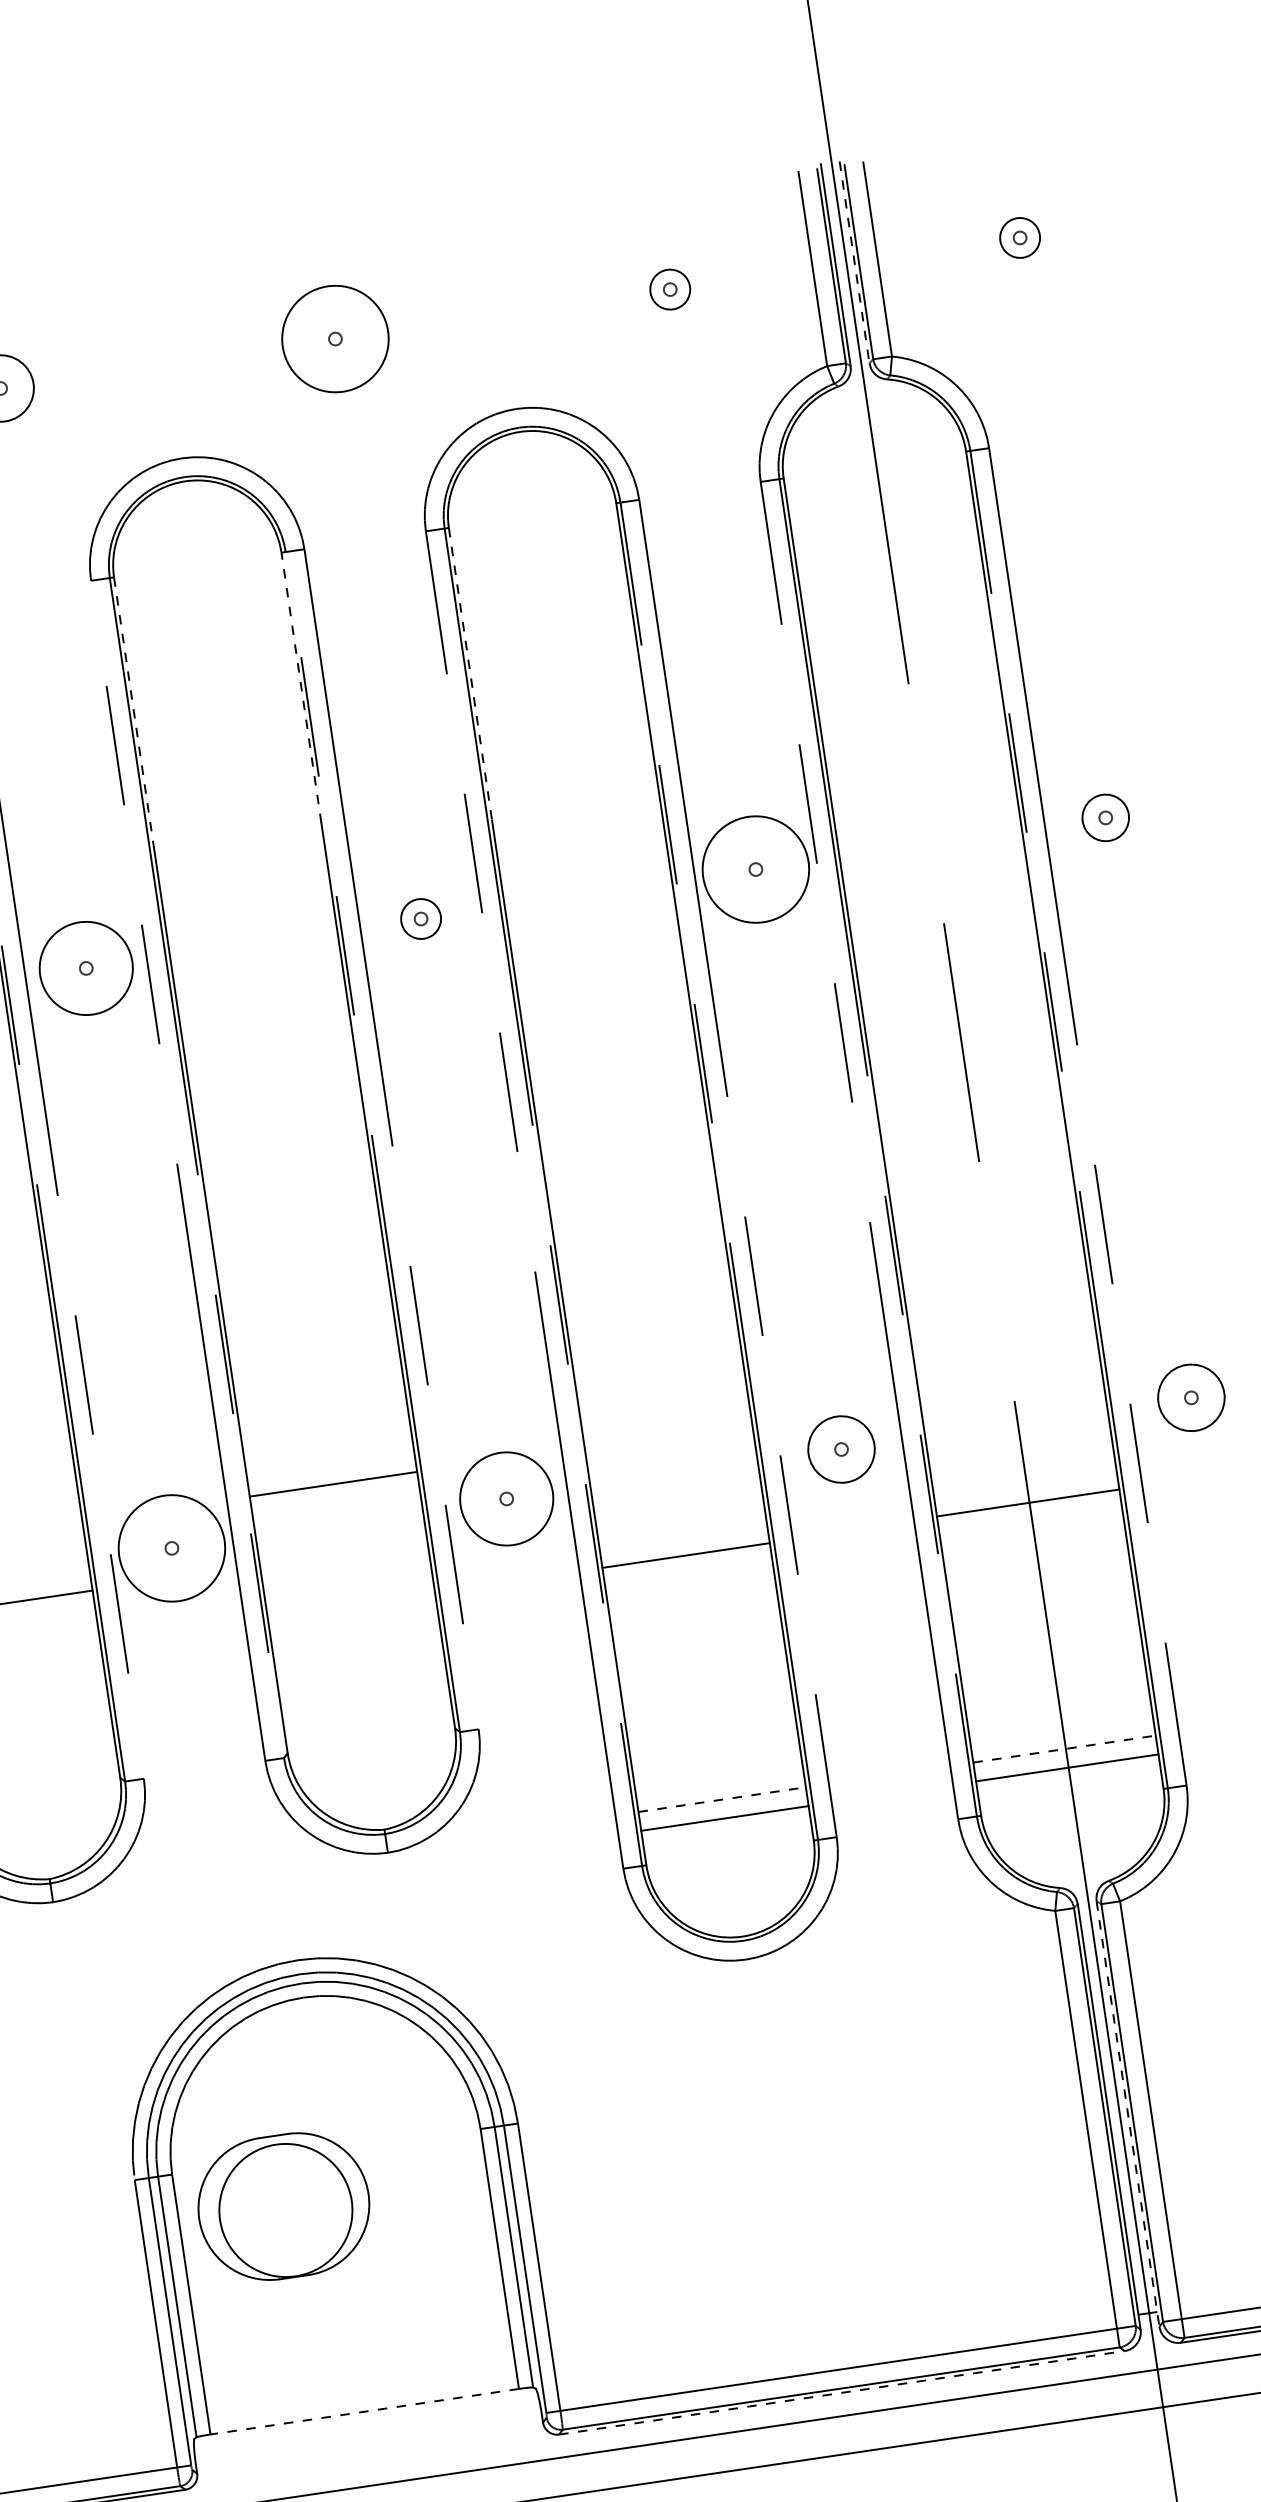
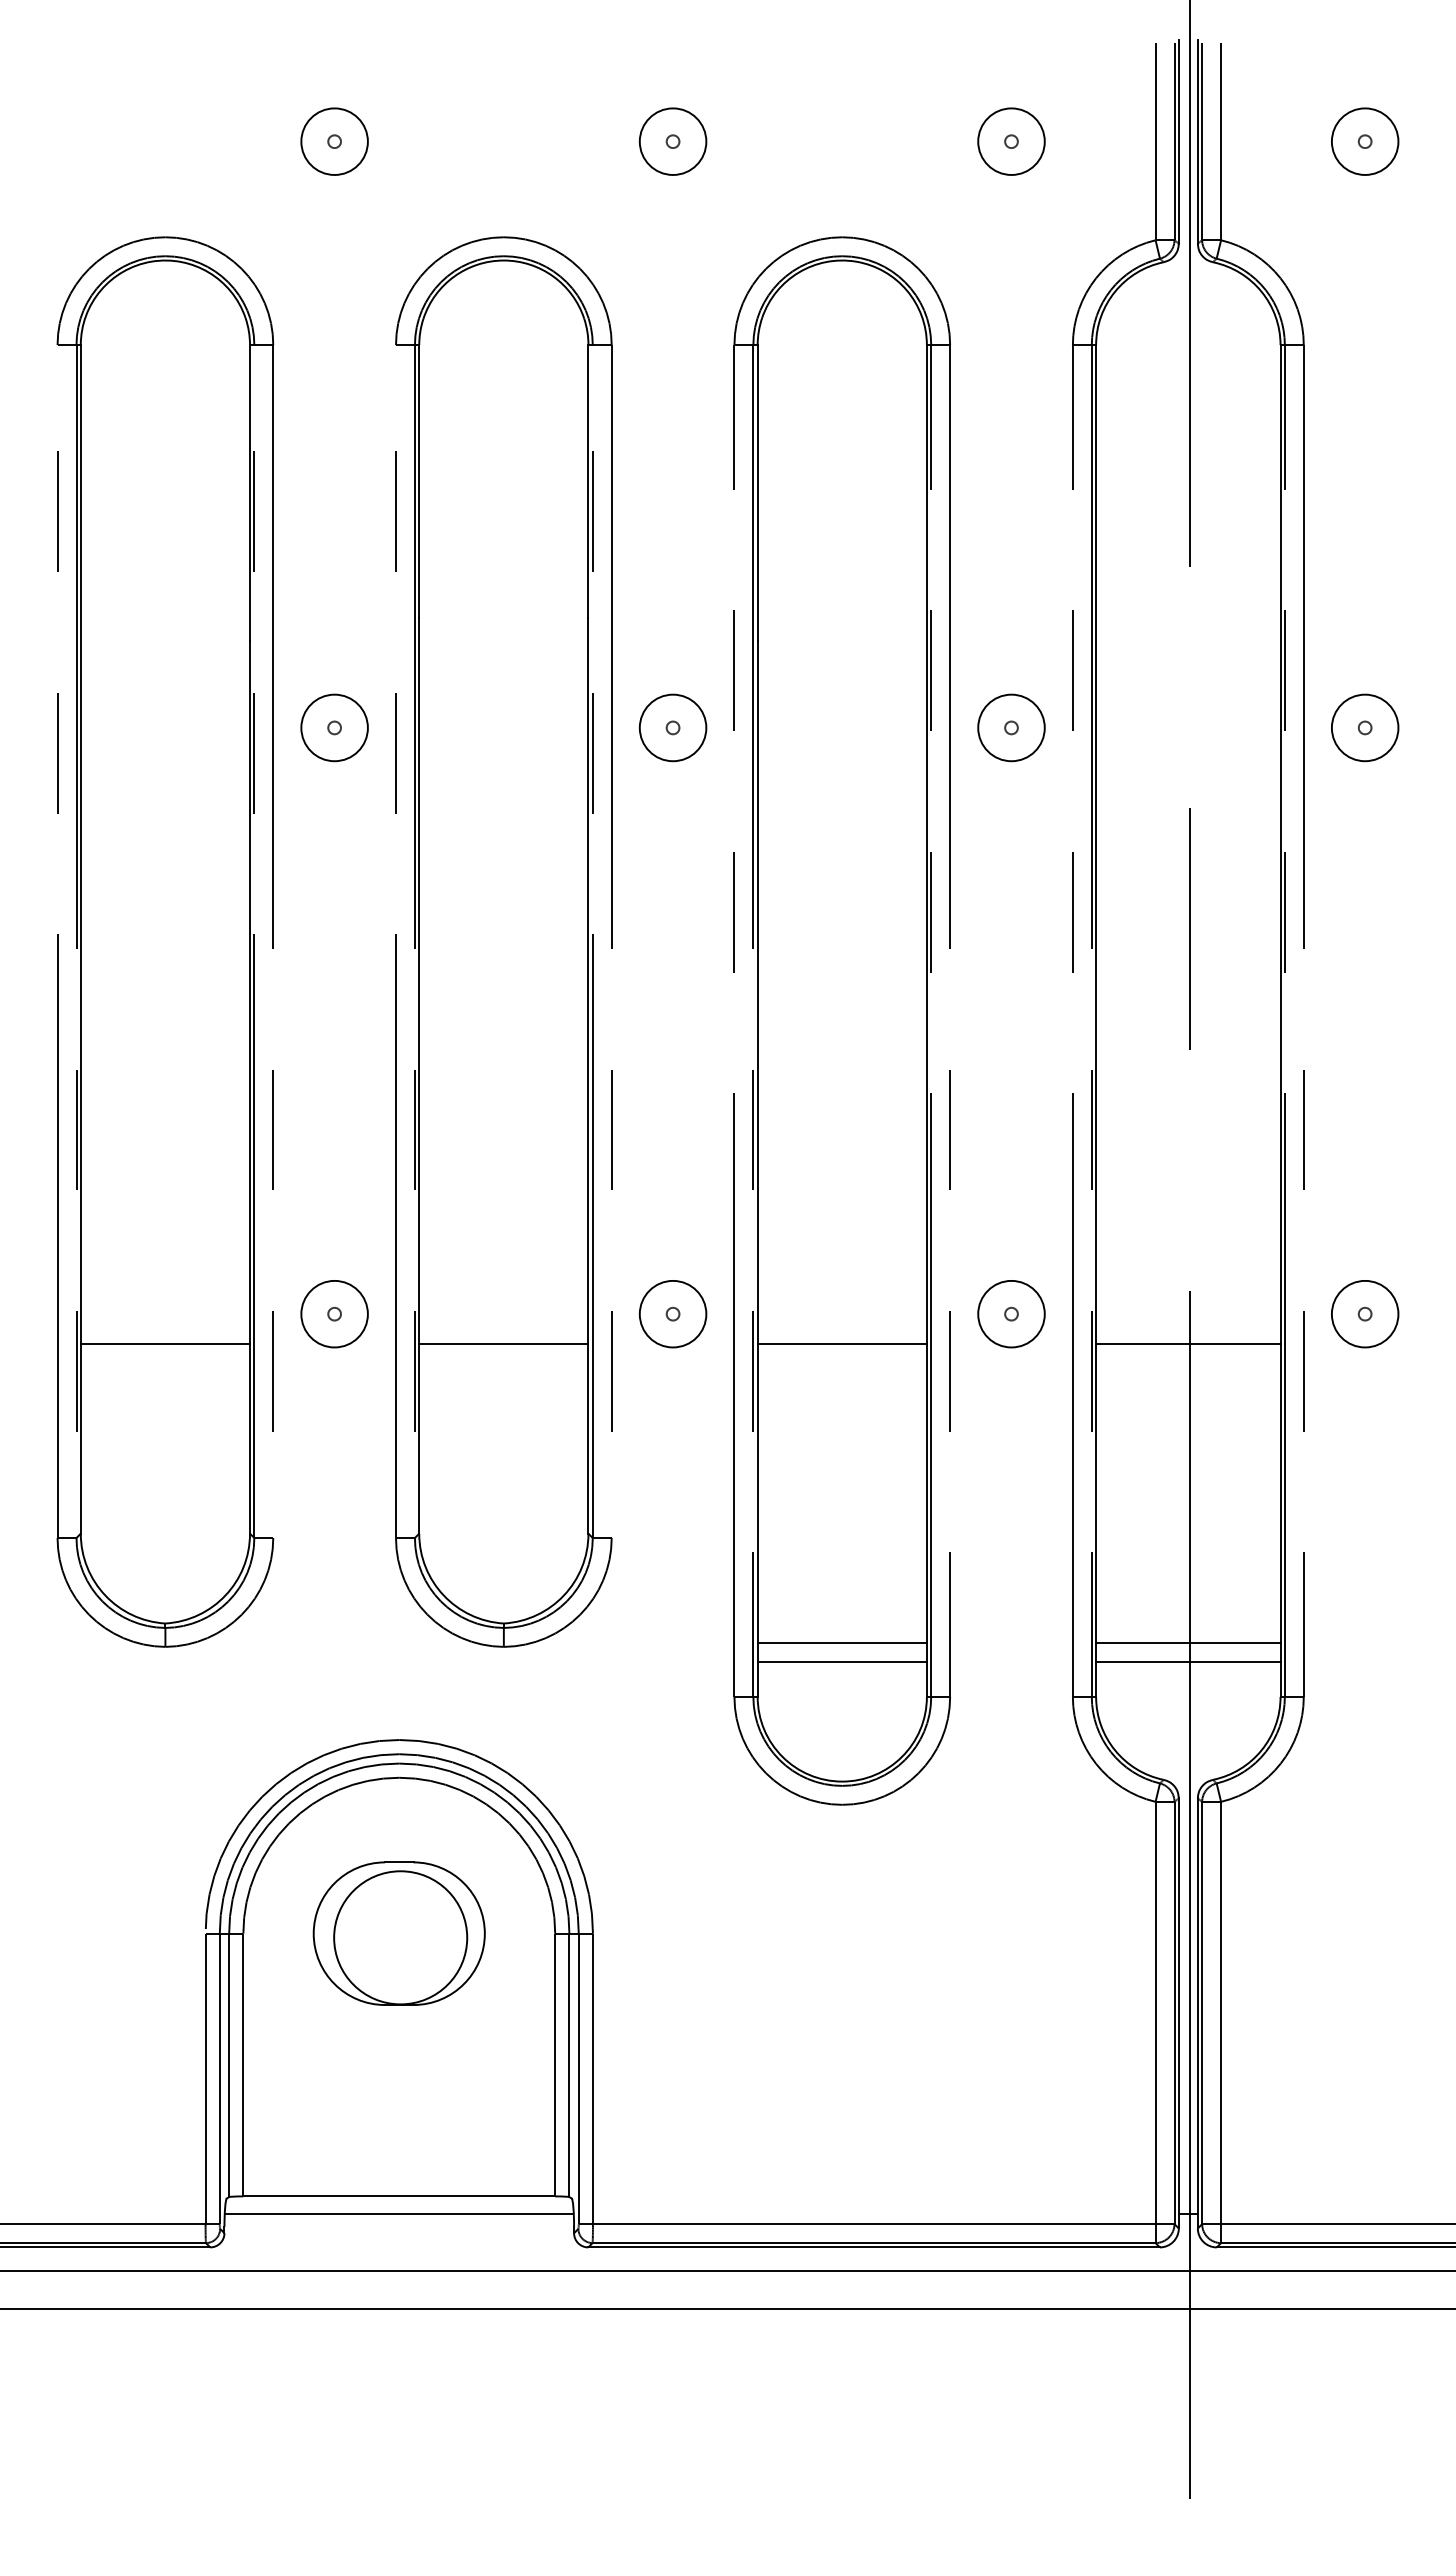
circle: (1019, 237) -> (1364, 141), size x1.67
line: (854, 263) -> (1197, 142), dashed -> solid
circle: (670, 289) -> (1011, 141), size x1.67
circle: (334, 338) -> (672, 141), size x0.62
line: (470, 674) -> (757, 493), dashed -> solid
line: (301, 687) -> (588, 481), dashed -> solid
line: (134, 712) -> (419, 481), dashed -> solid
circle: (1105, 817) -> (1364, 727), size x1.43
circle: (755, 869) -> (1011, 727), size x0.62
circle: (420, 918) -> (672, 727), size x1.67
circle: (86, 968) -> (334, 727), size x0.71
line: (333, 1484) -> (503, 1344), moved
circle: (506, 1498) -> (672, 1313), size x0.71
line: (1028, 1503) -> (1188, 1344), moved
circle: (171, 1547) -> (334, 1313), size x0.62
line: (685, 1555) -> (841, 1344), moved
line: (1064, 1749) -> (1188, 1643), dashed -> solid
line: (722, 1799) -> (842, 1643), dashed -> solid
line: (1127, 2114) -> (1197, 2013), dashed -> solid
part: (283, 2206) -> (398, 1933), moved
line: (842, 2392) -> (874, 2247), dashed -> solid
line: (364, 2411) -> (399, 2196), dashed -> solid
line: (366, 2428) -> (398, 2213), added

